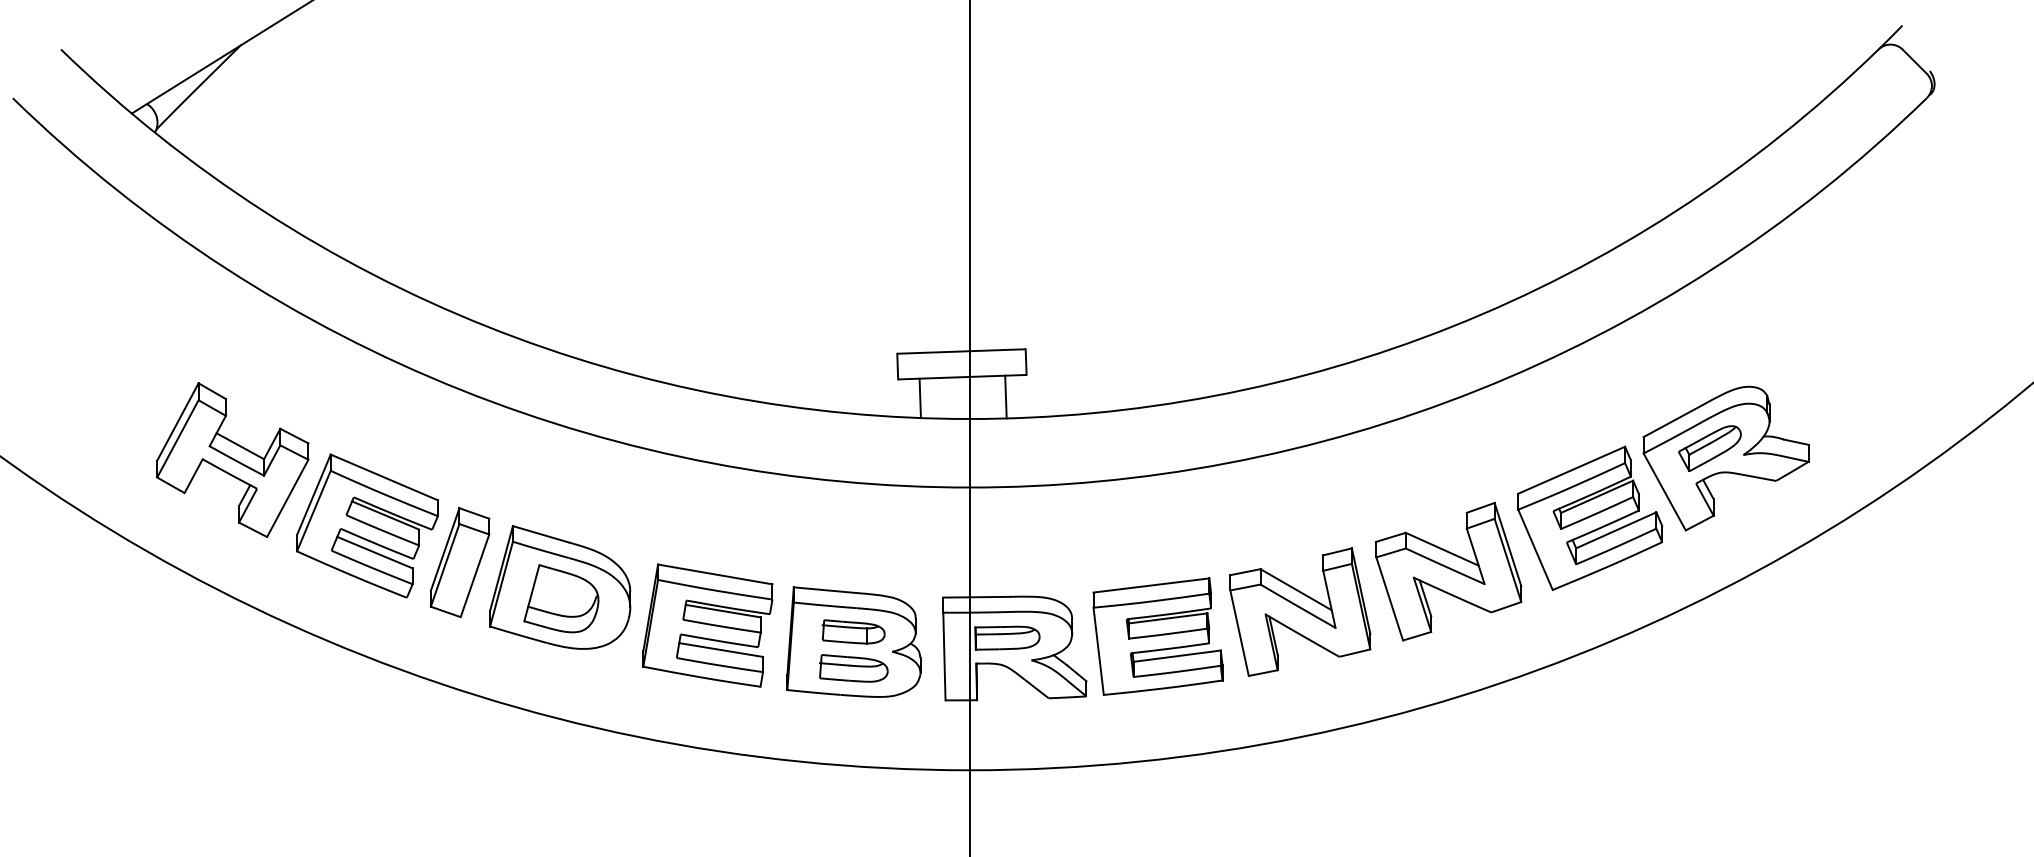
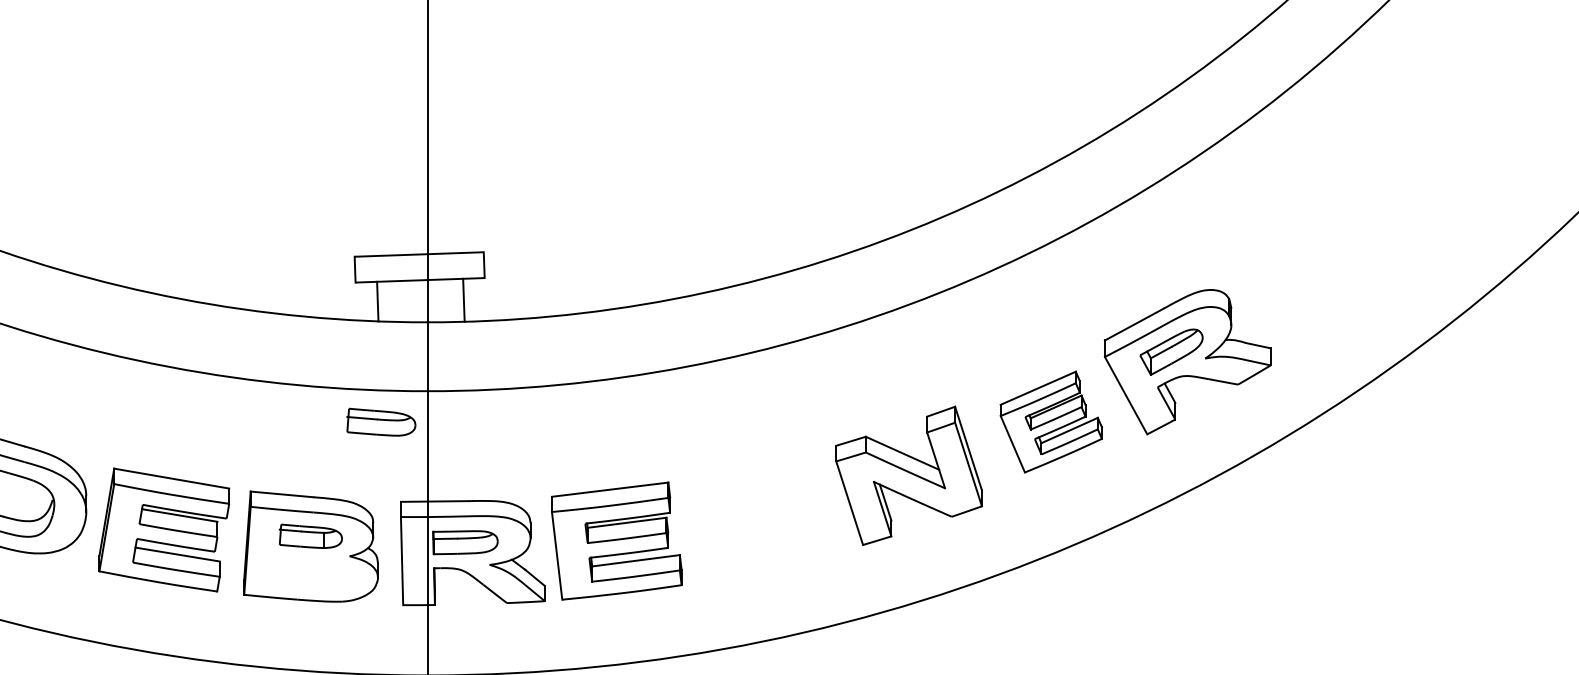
part: (1590, 517) -> (1051, 421), size x0.7
part: (1300, 611) -> (760, 515), removed
part: (853, 668) -> (381, 422), moved

